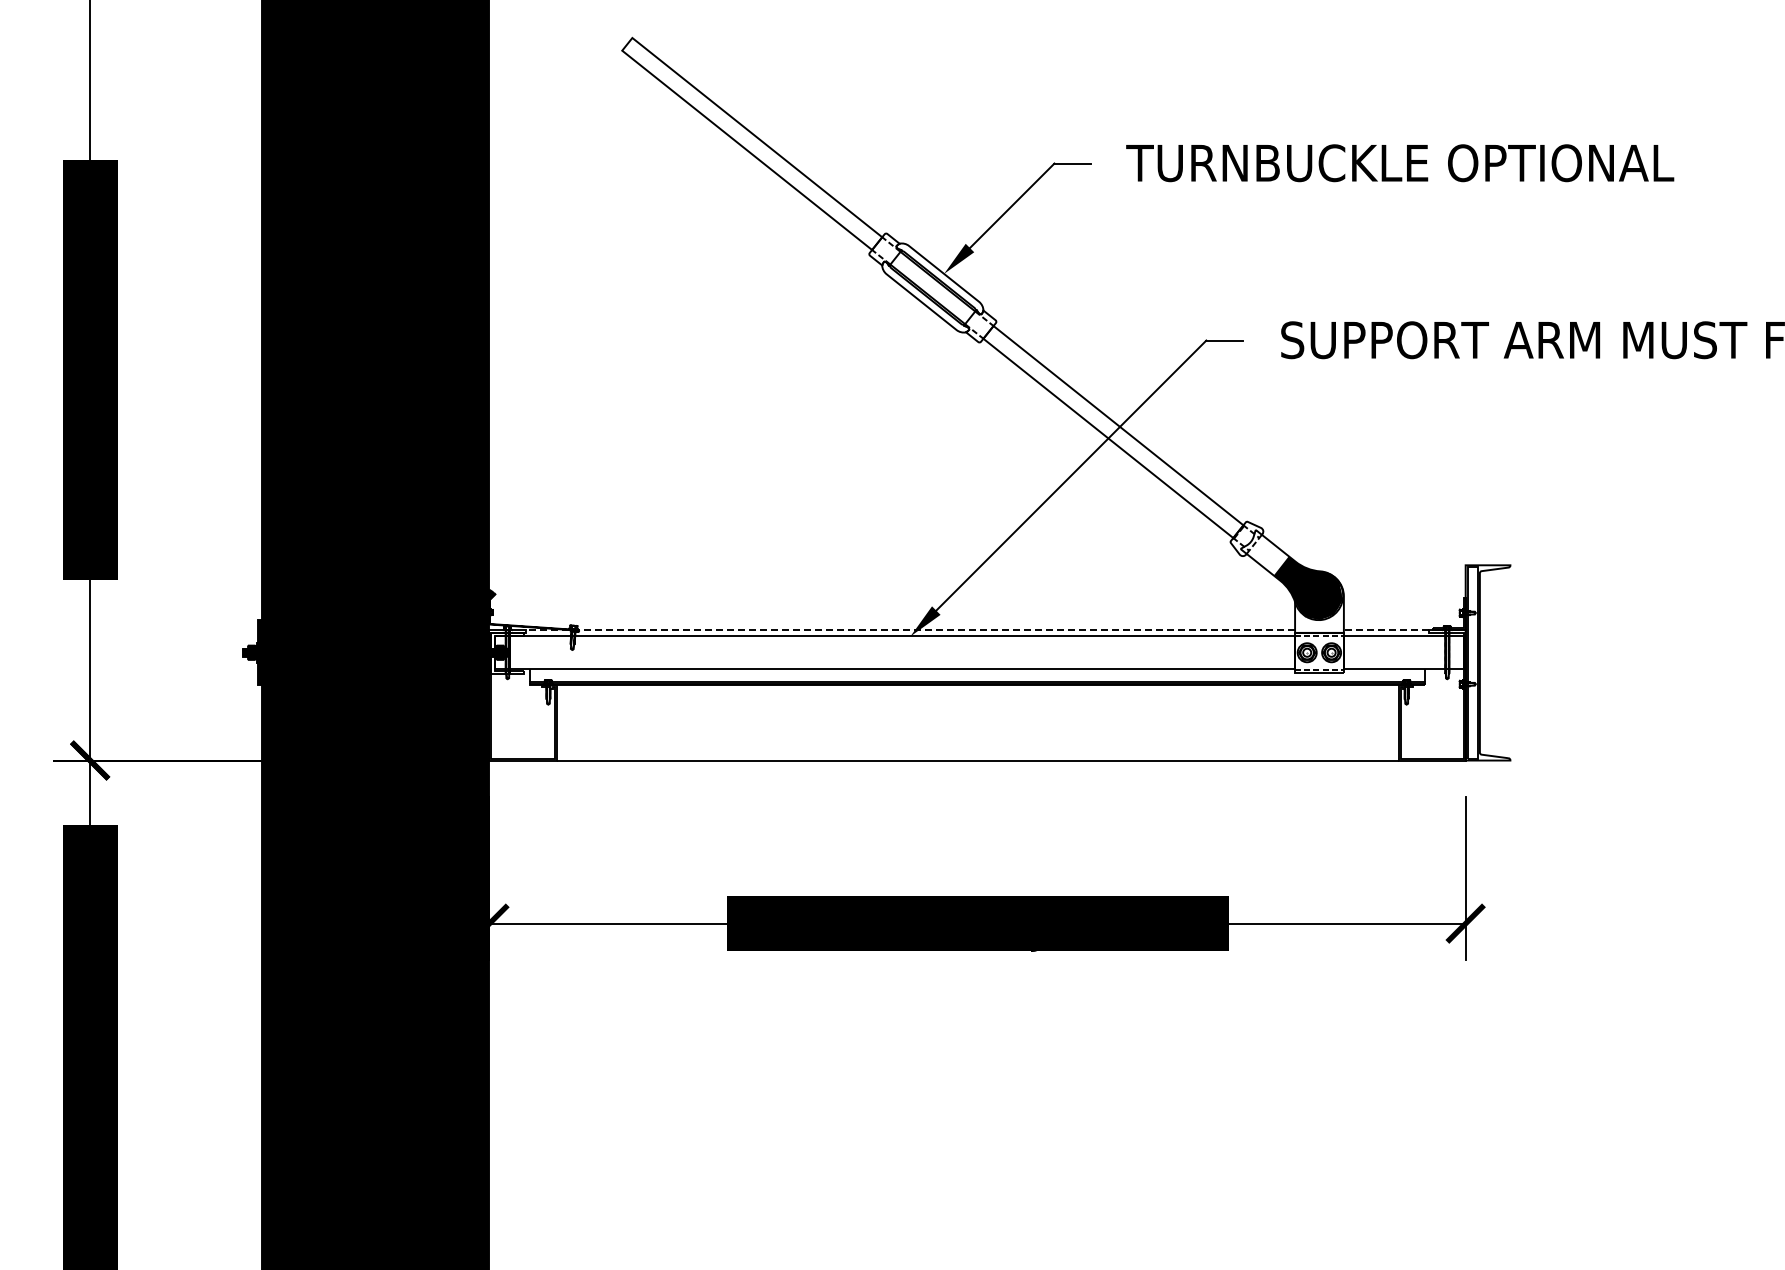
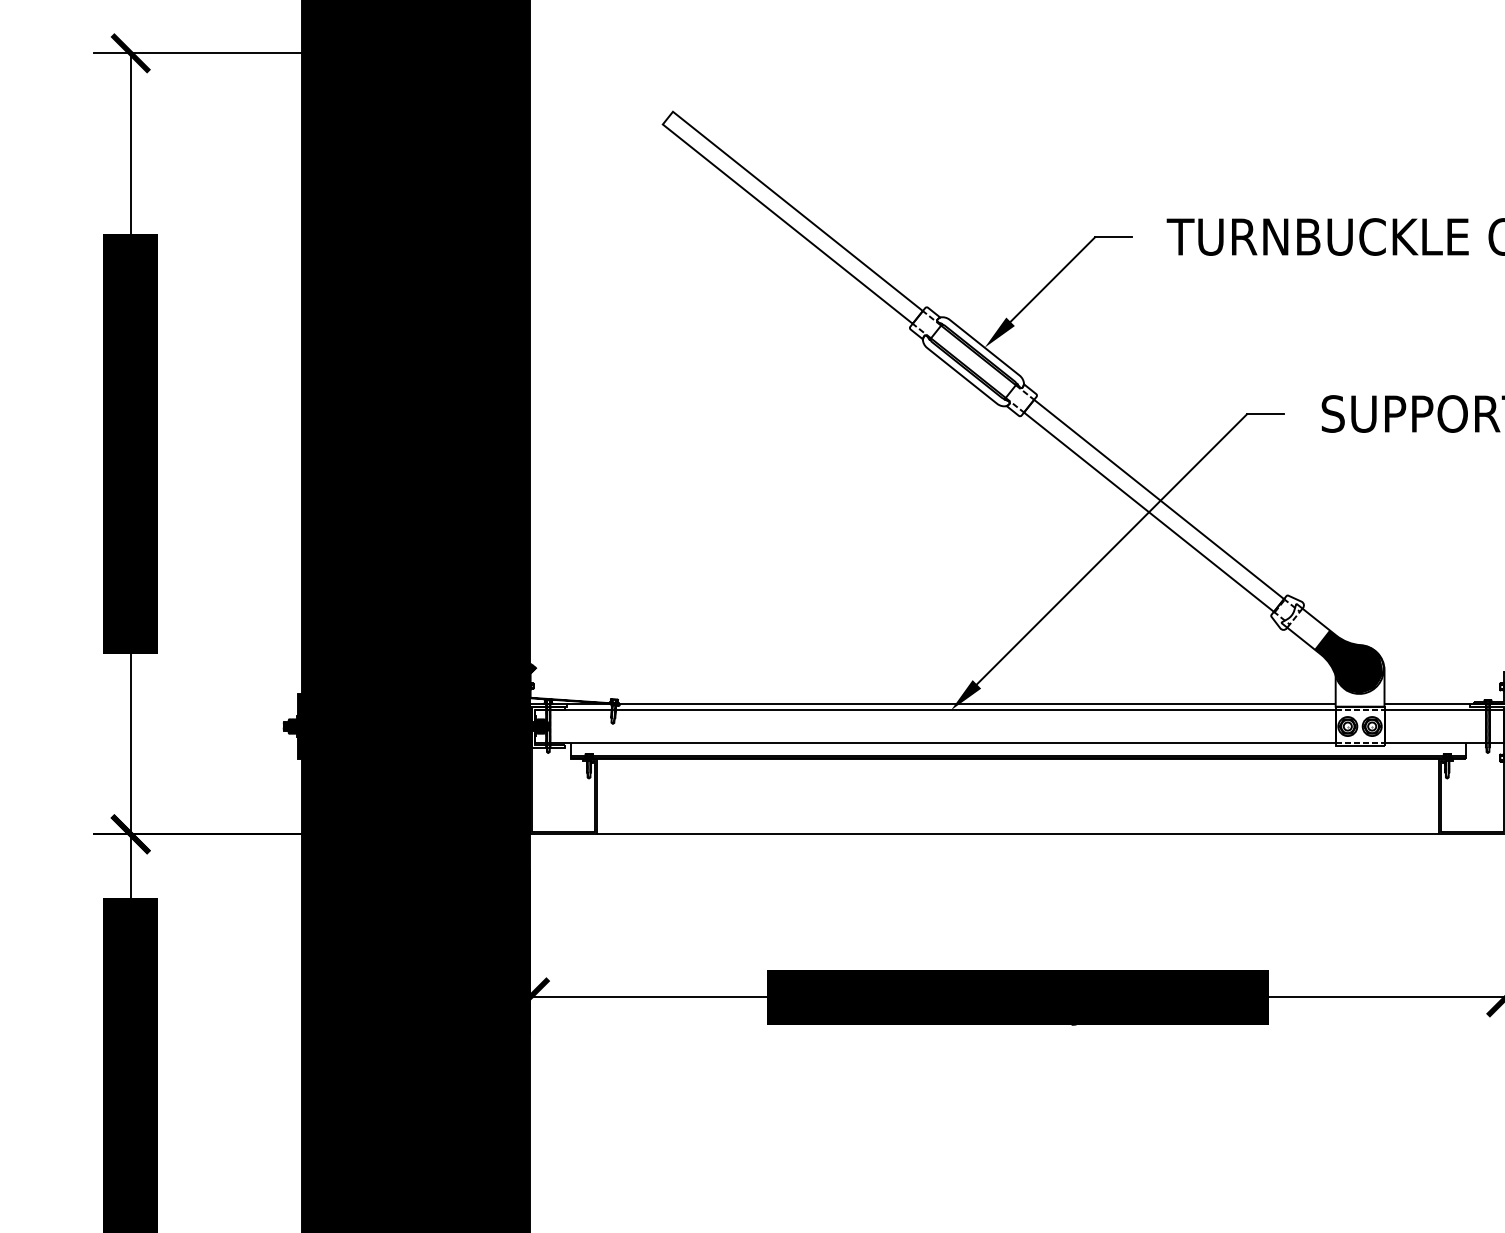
line: (910, 630) -> (951, 704), dashed -> solid
line: (1386, 630) -> (1427, 704), dashed -> solid

